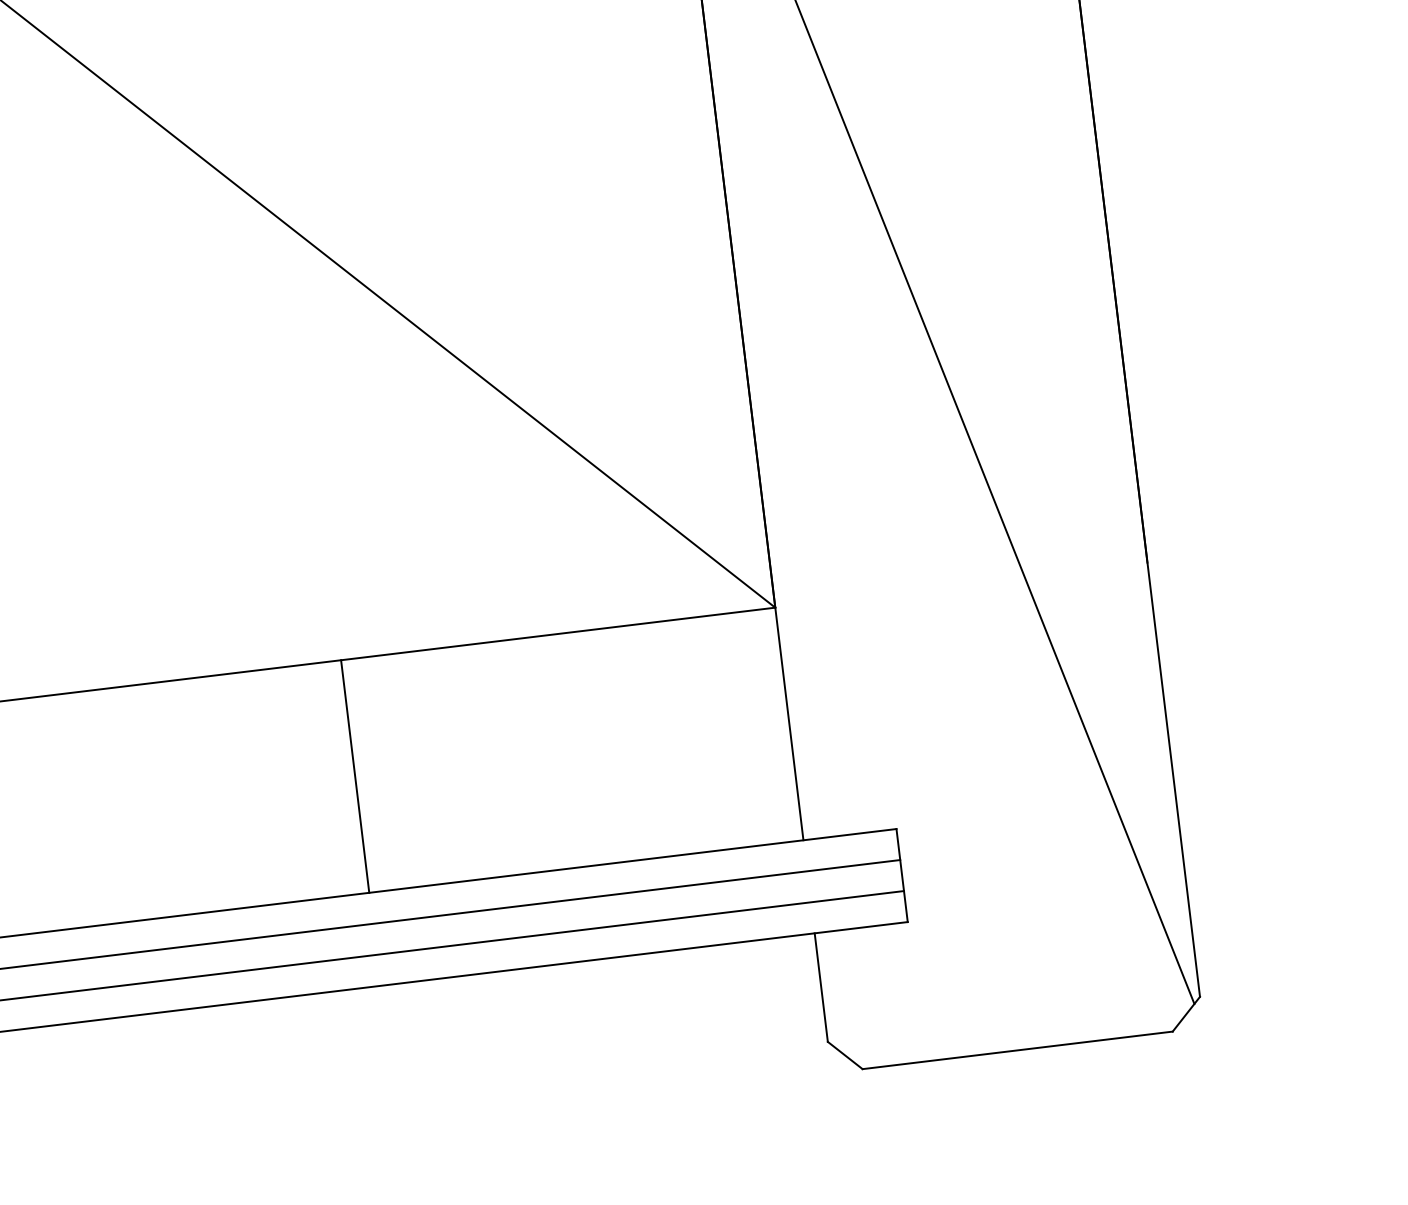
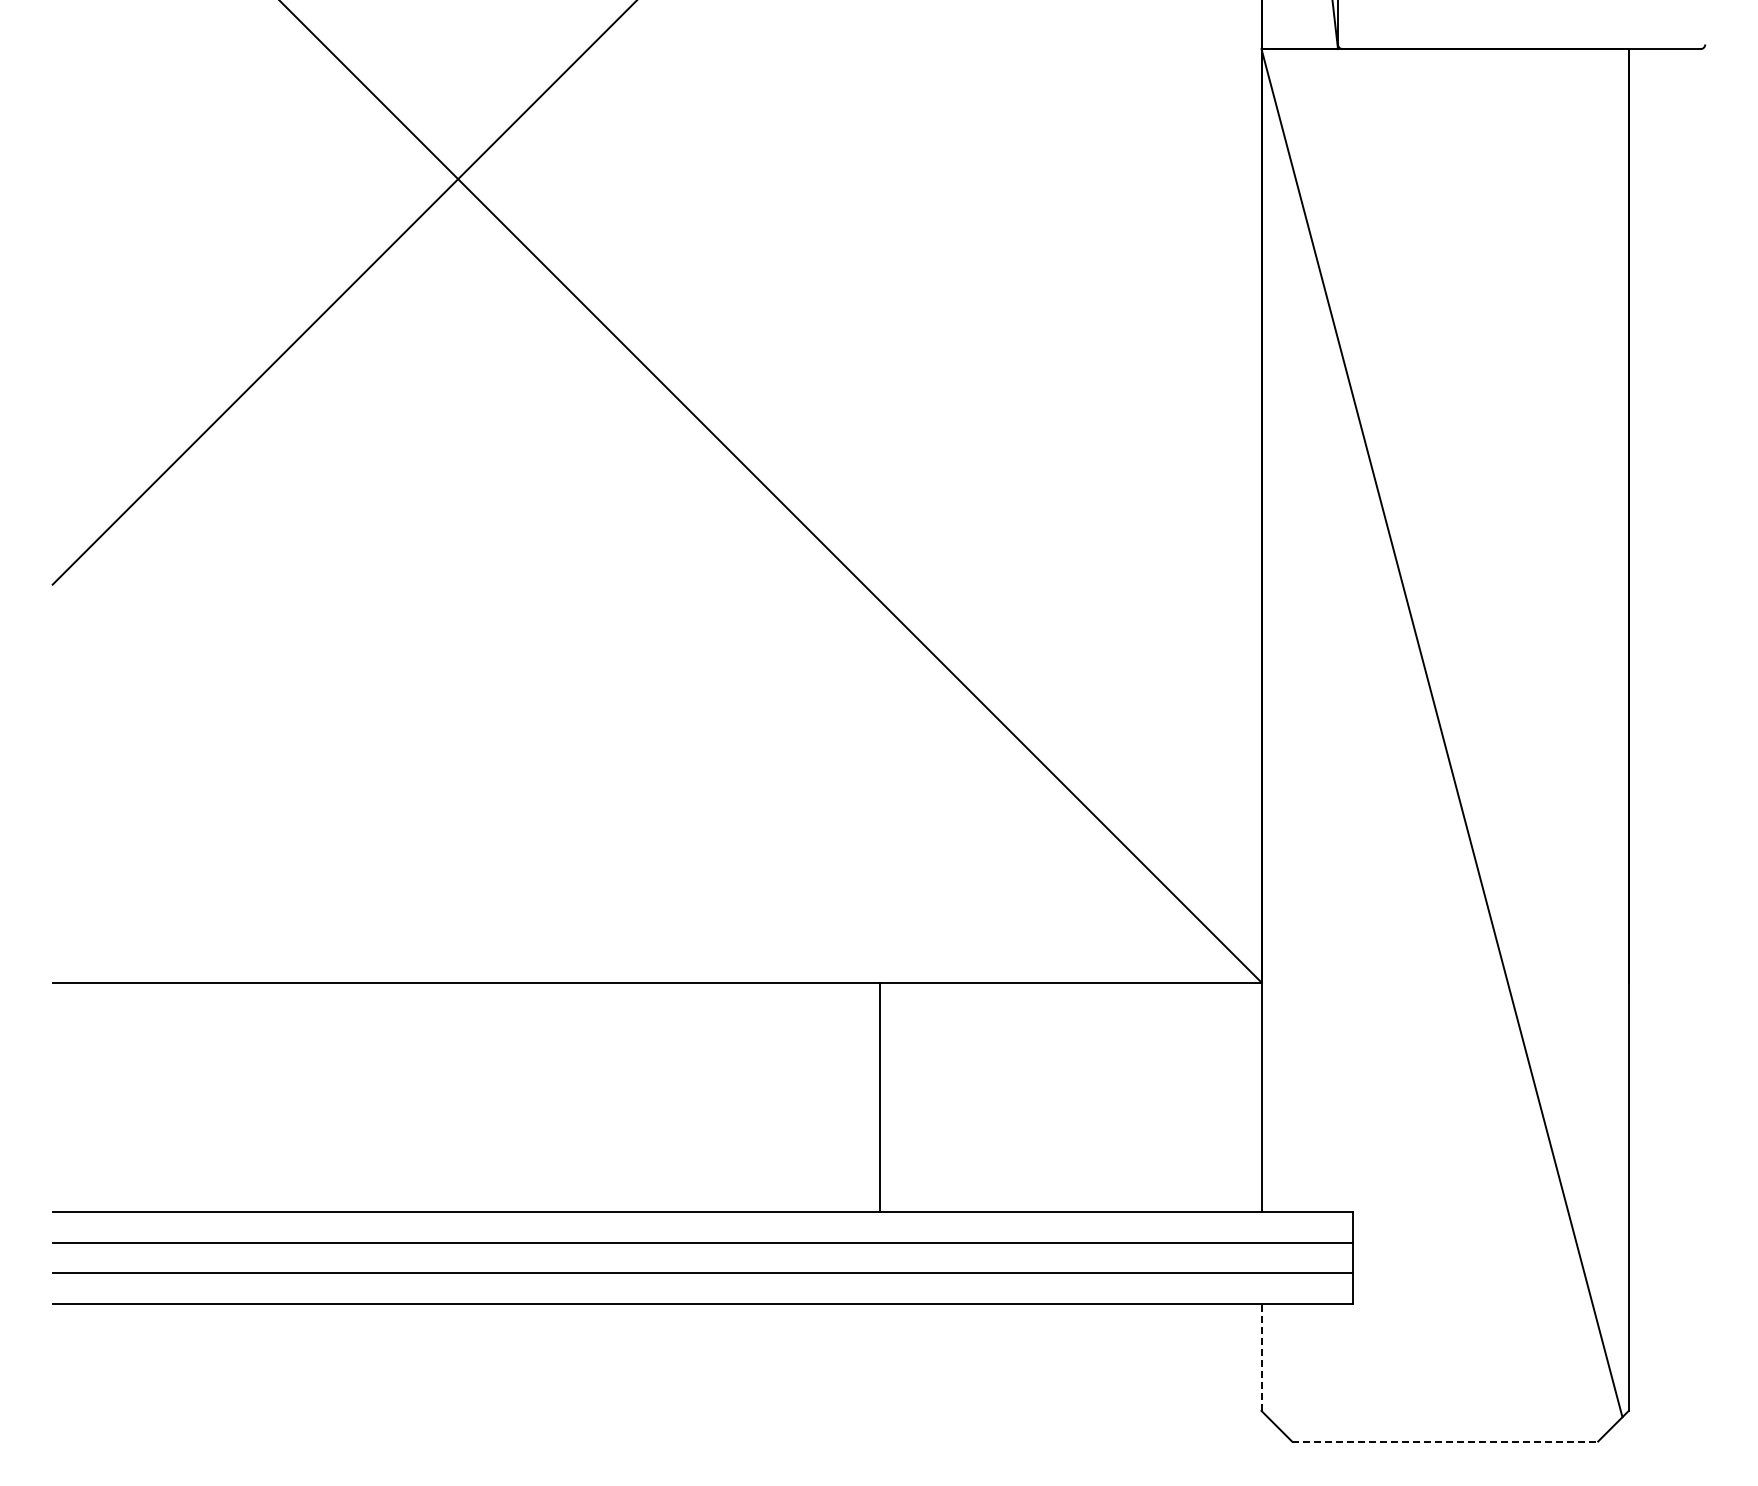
line: (355, 776) -> (880, 1097), moved
line: (821, 987) -> (1261, 1357), solid -> dashed
line: (1018, 1050) -> (1445, 1441), solid -> dashed

